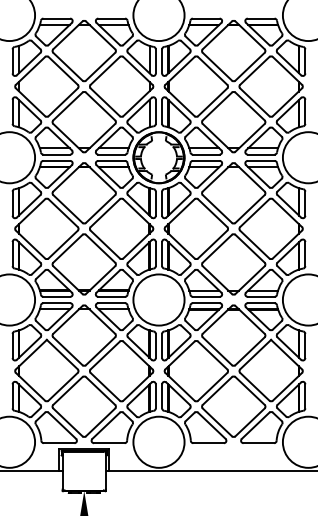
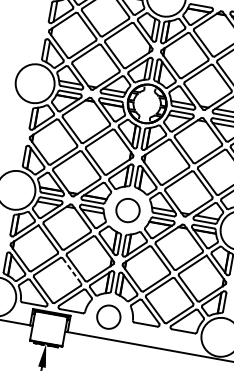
circle: (158, 299) -> (127, 210), size x0.6
line: (100, 391) -> (71, 271), solid -> dashed
circle: (158, 441) -> (108, 316), size x0.6

